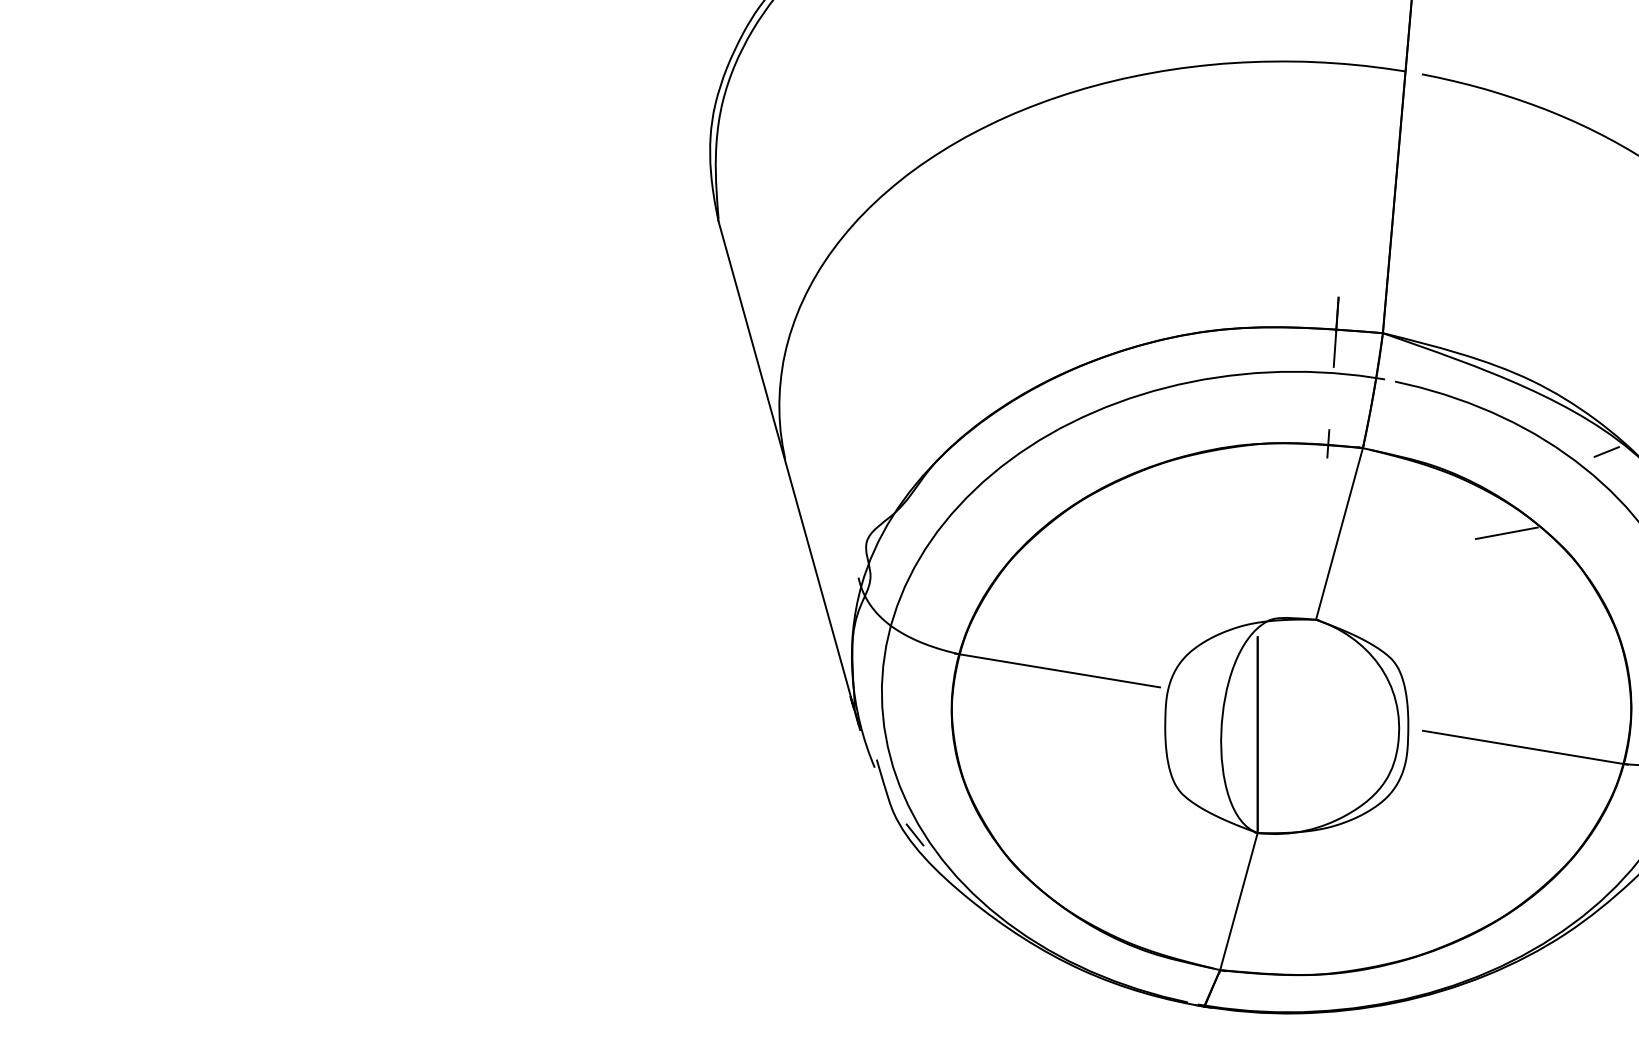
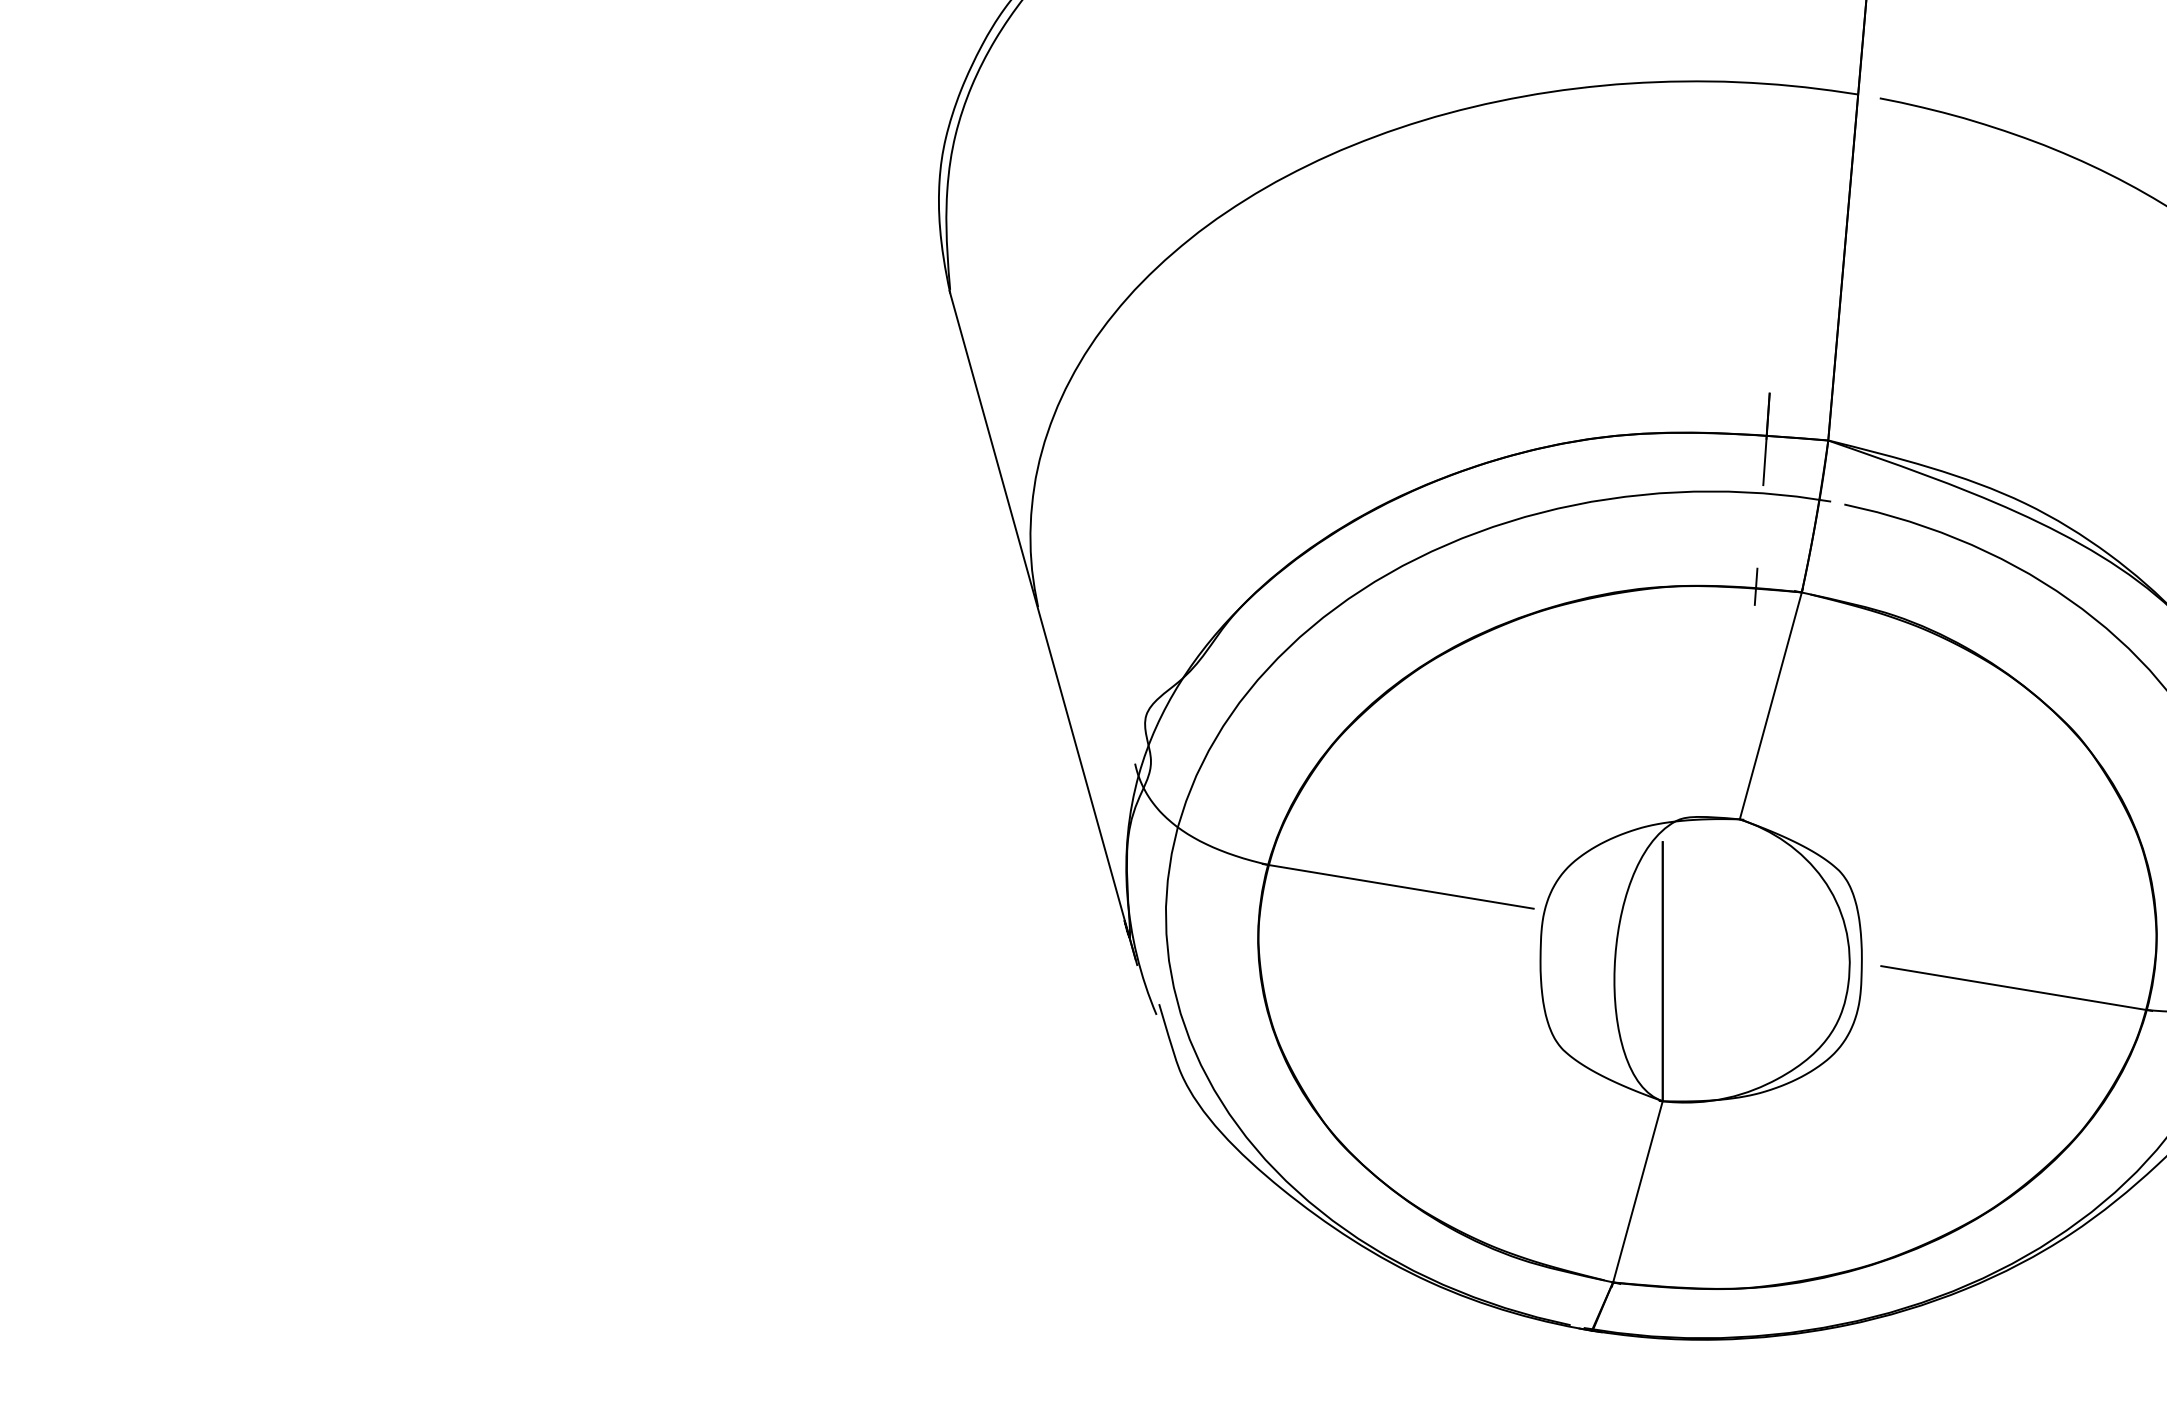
line: (1607, 451) -> (2124, 597), removed
line: (1506, 532) -> (1991, 704), removed
line: (914, 834) -> (1209, 1103), removed

